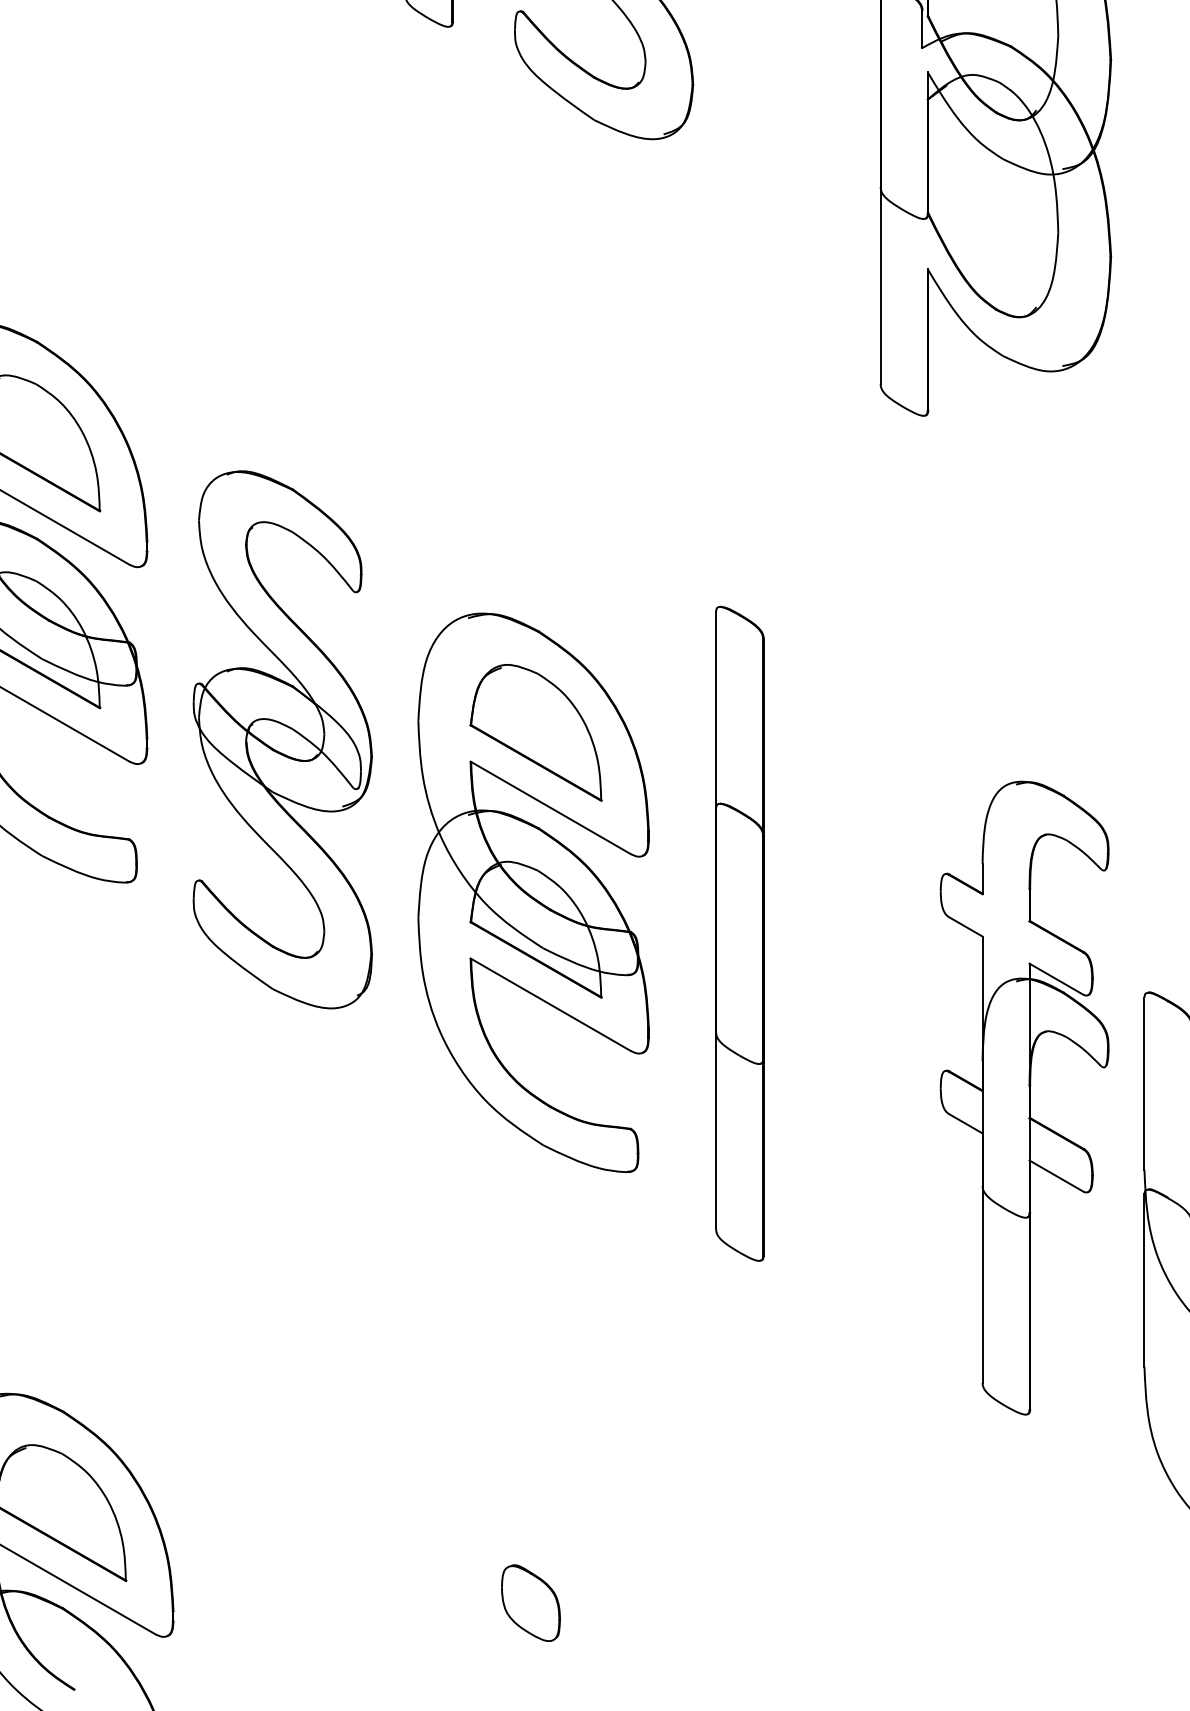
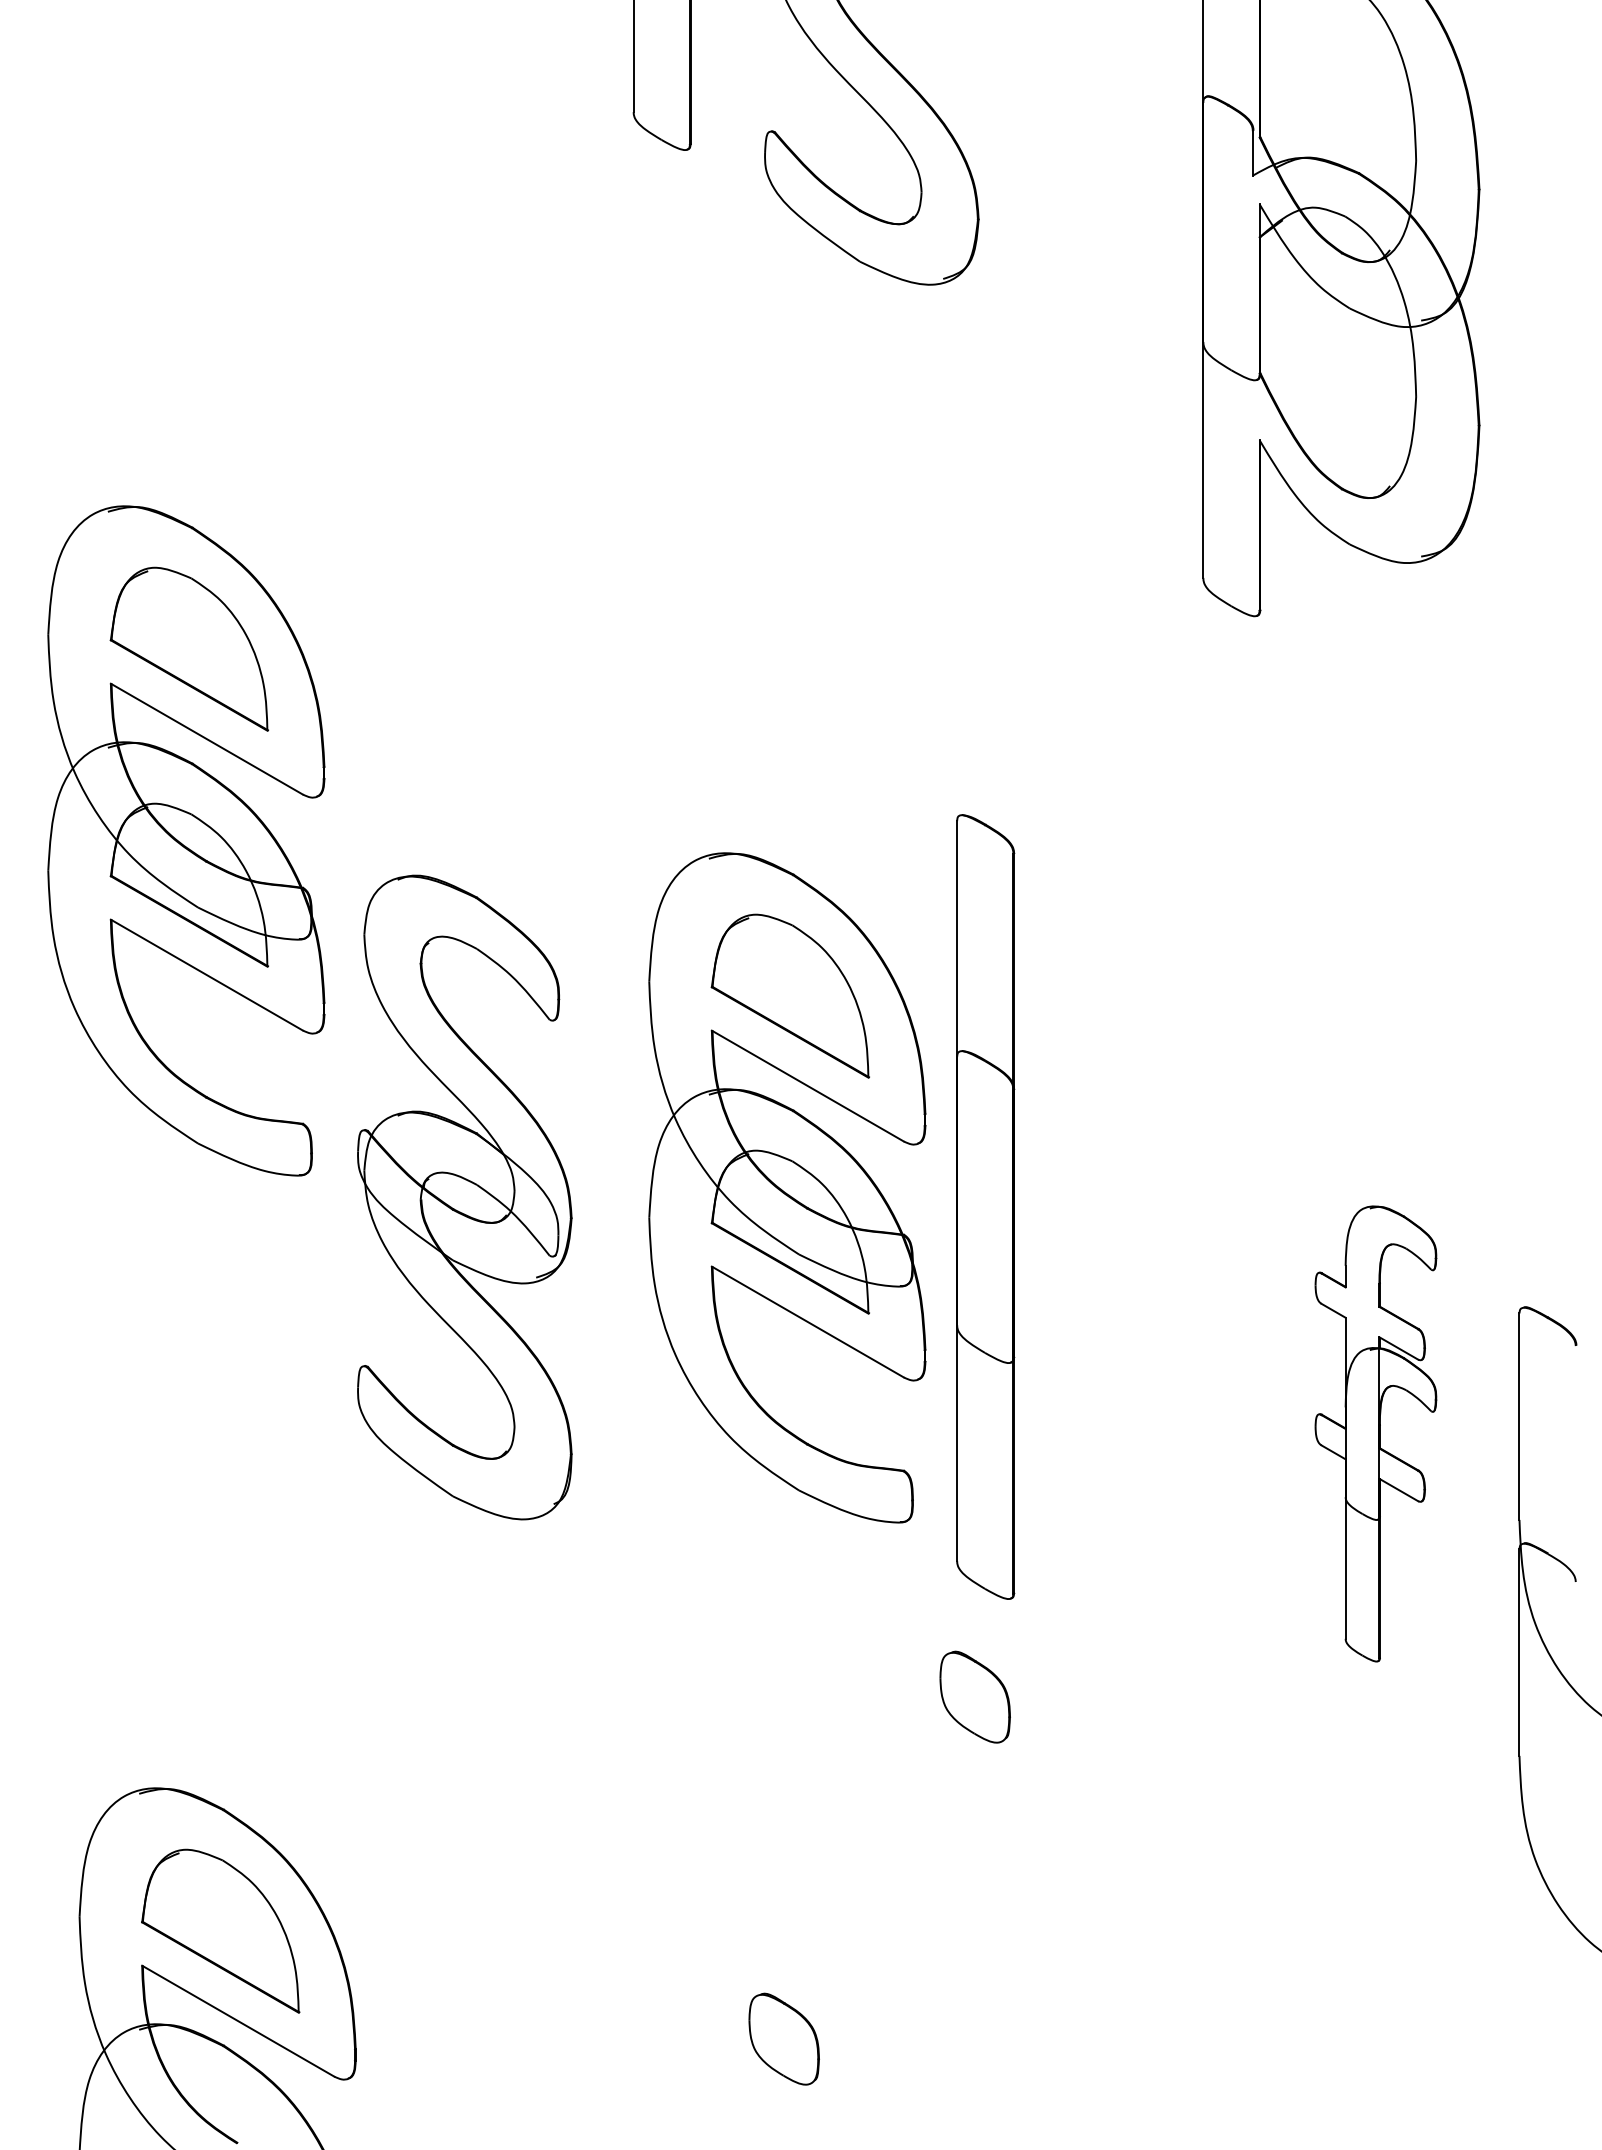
part: (282, 739) -> (464, 1197), moved
part: (739, 933) -> (985, 1206), moved
part: (1024, 1097) -> (1375, 1433), size x0.6
part: (689, 1317) -> (974, 1696), added

